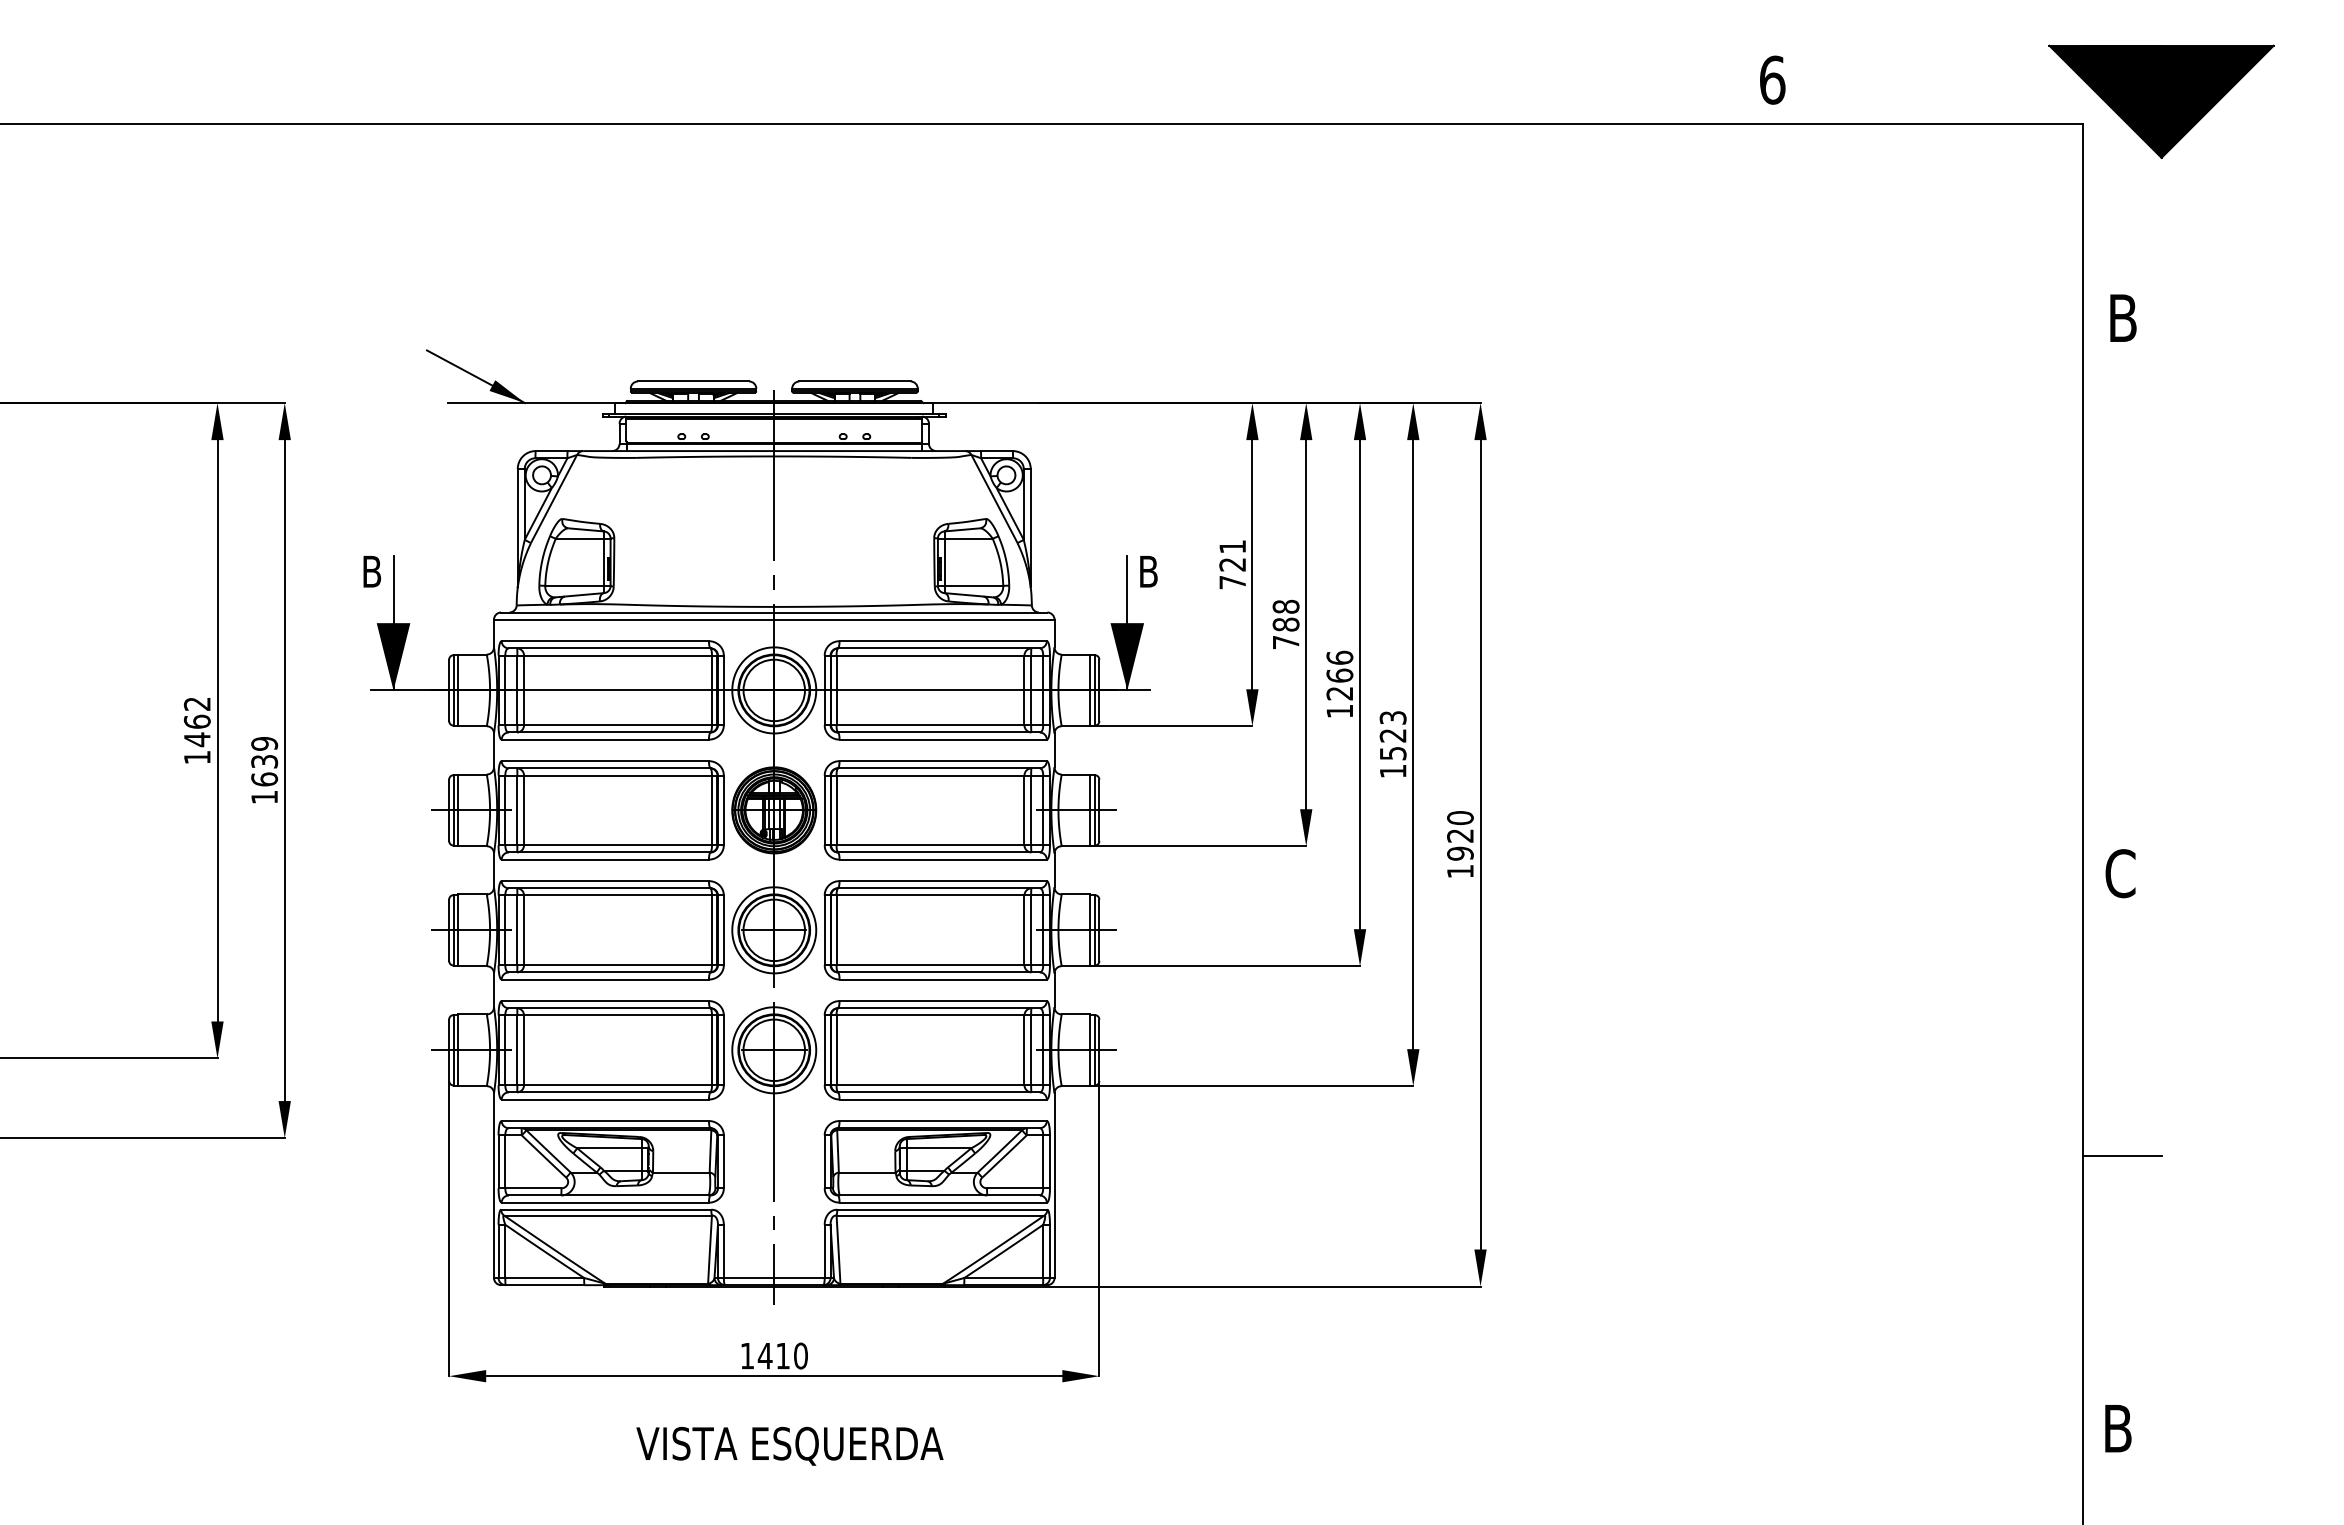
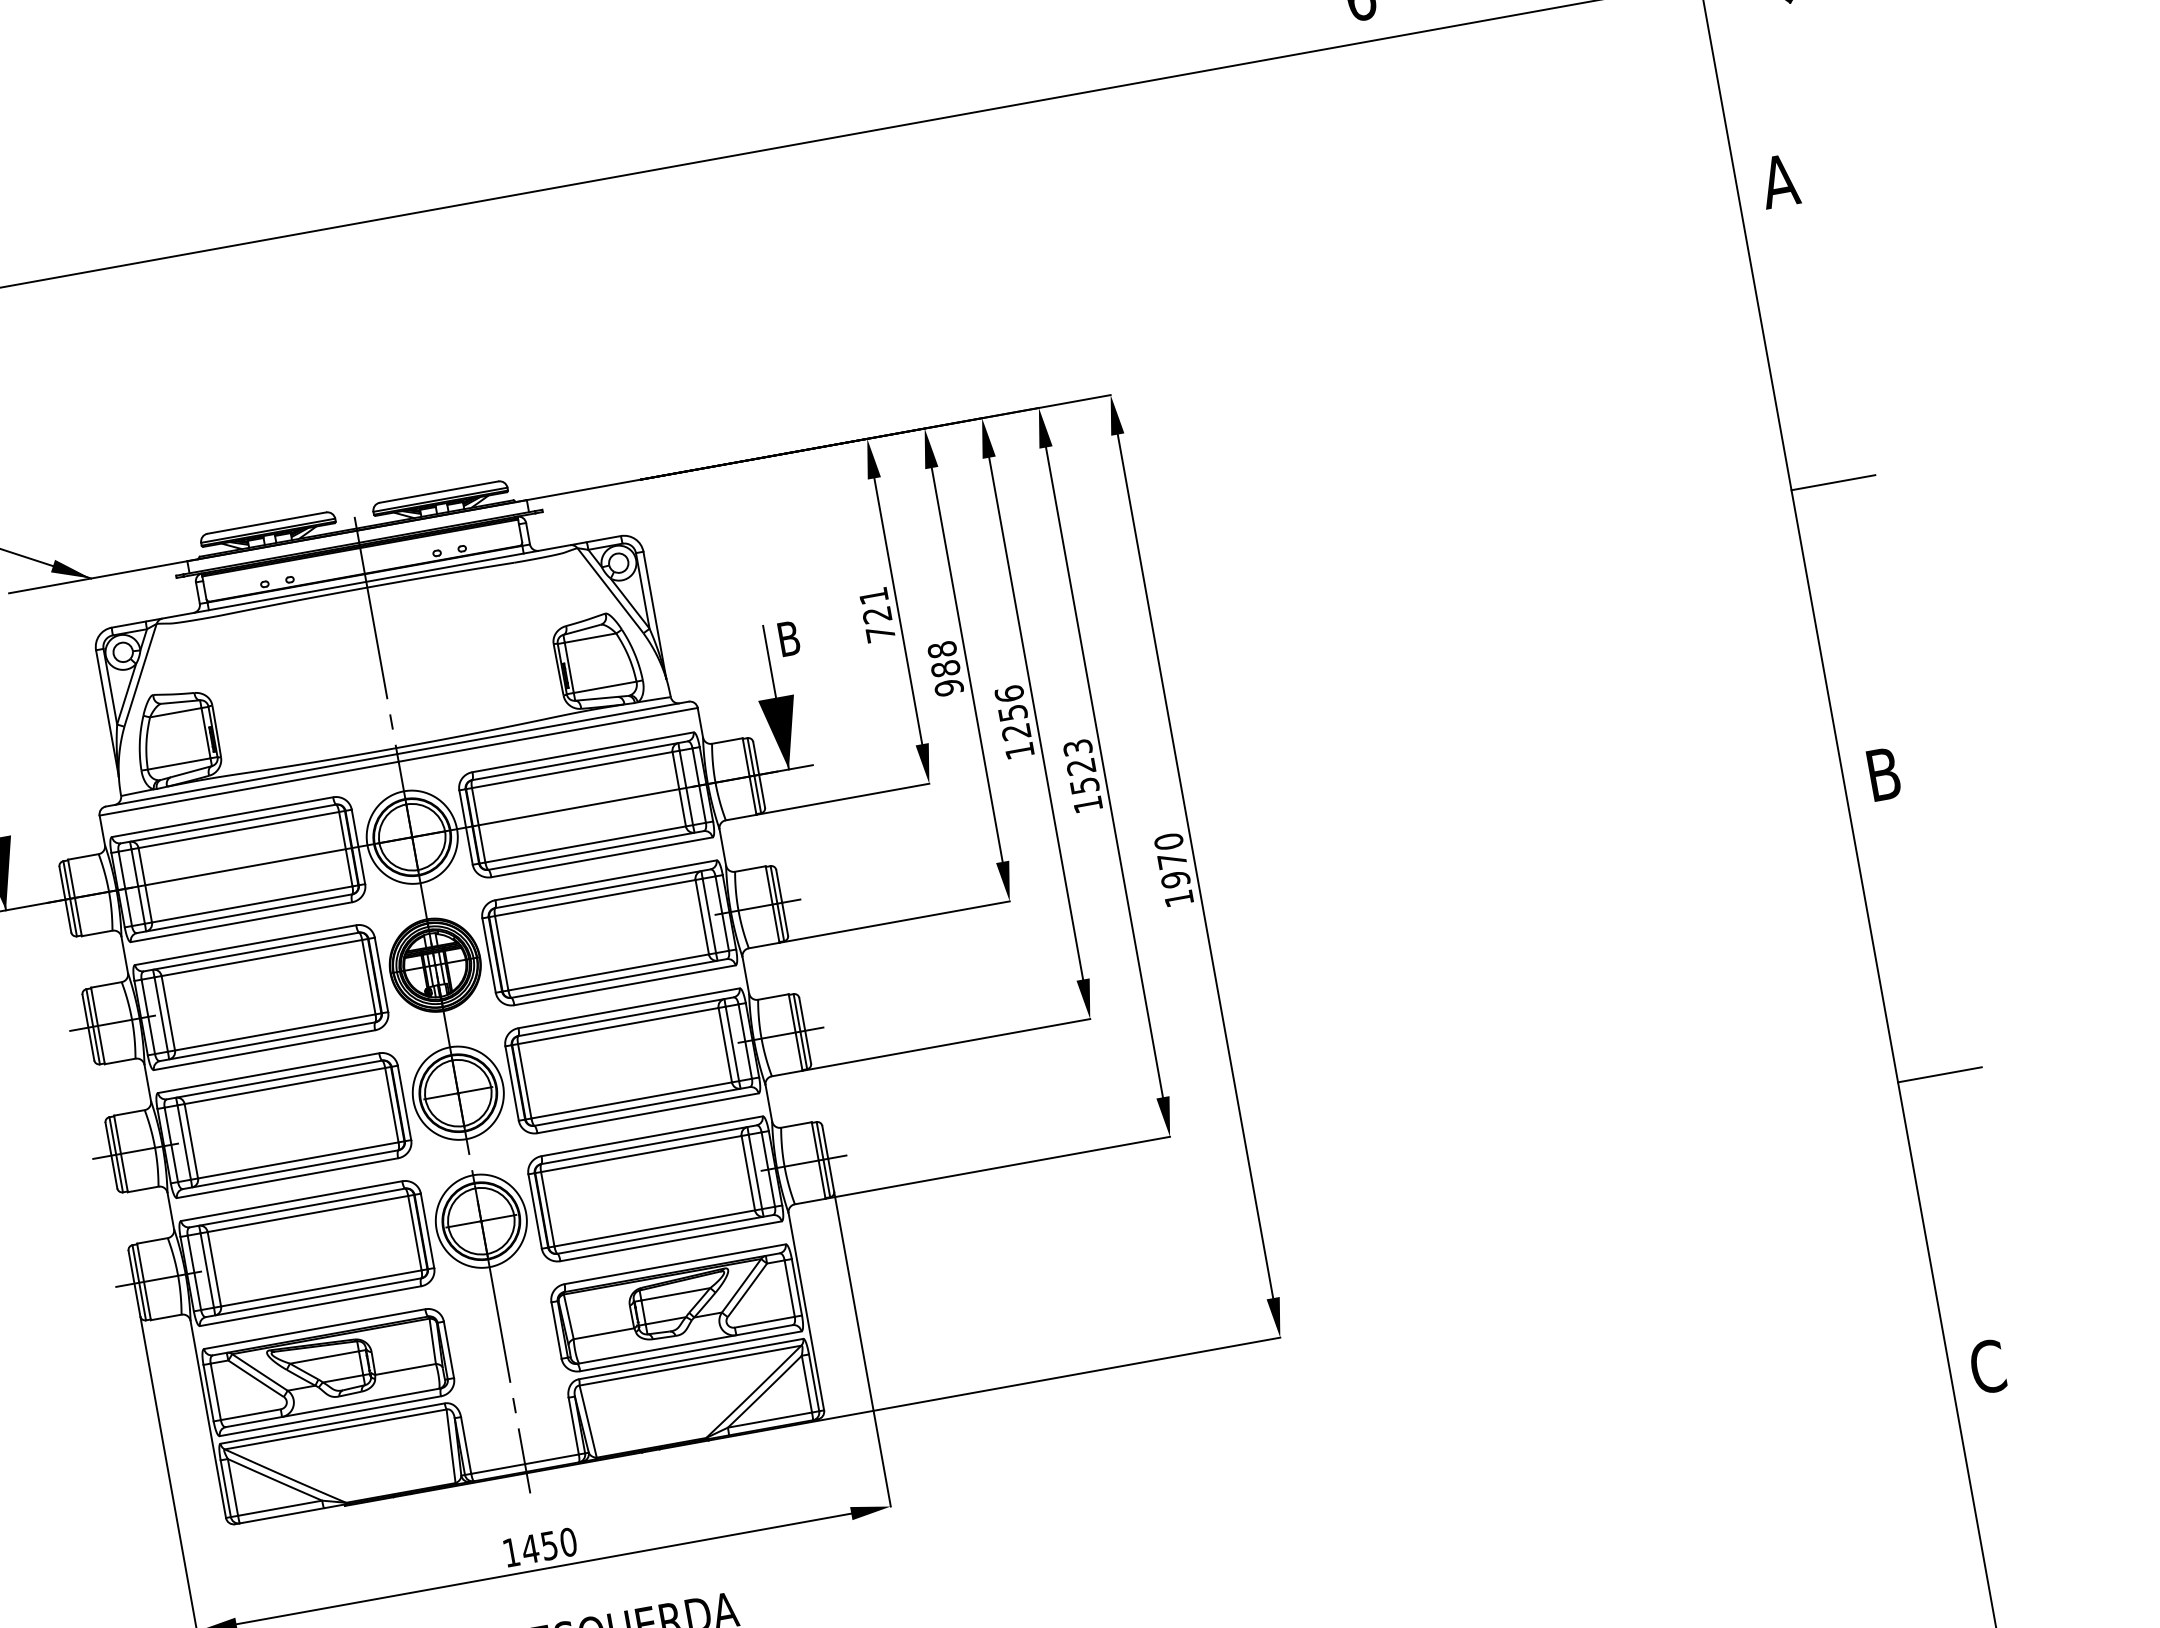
text: (2122, 317) -> (1779, 180), B -> A
line: (2122, 600) -> (1833, 482), added
text: (1285, 642) -> (948, 687), 788 -> 988
text: (1339, 675) -> (1012, 712), 1266 -> 1256
text: (1460, 835) -> (1172, 860), 1920 -> 1970
text: (2120, 873) -> (1883, 774), C -> B
text: (782, 1356) -> (548, 1546), 1410 -> 1450
text: (2118, 1428) -> (1988, 1366), B -> C

